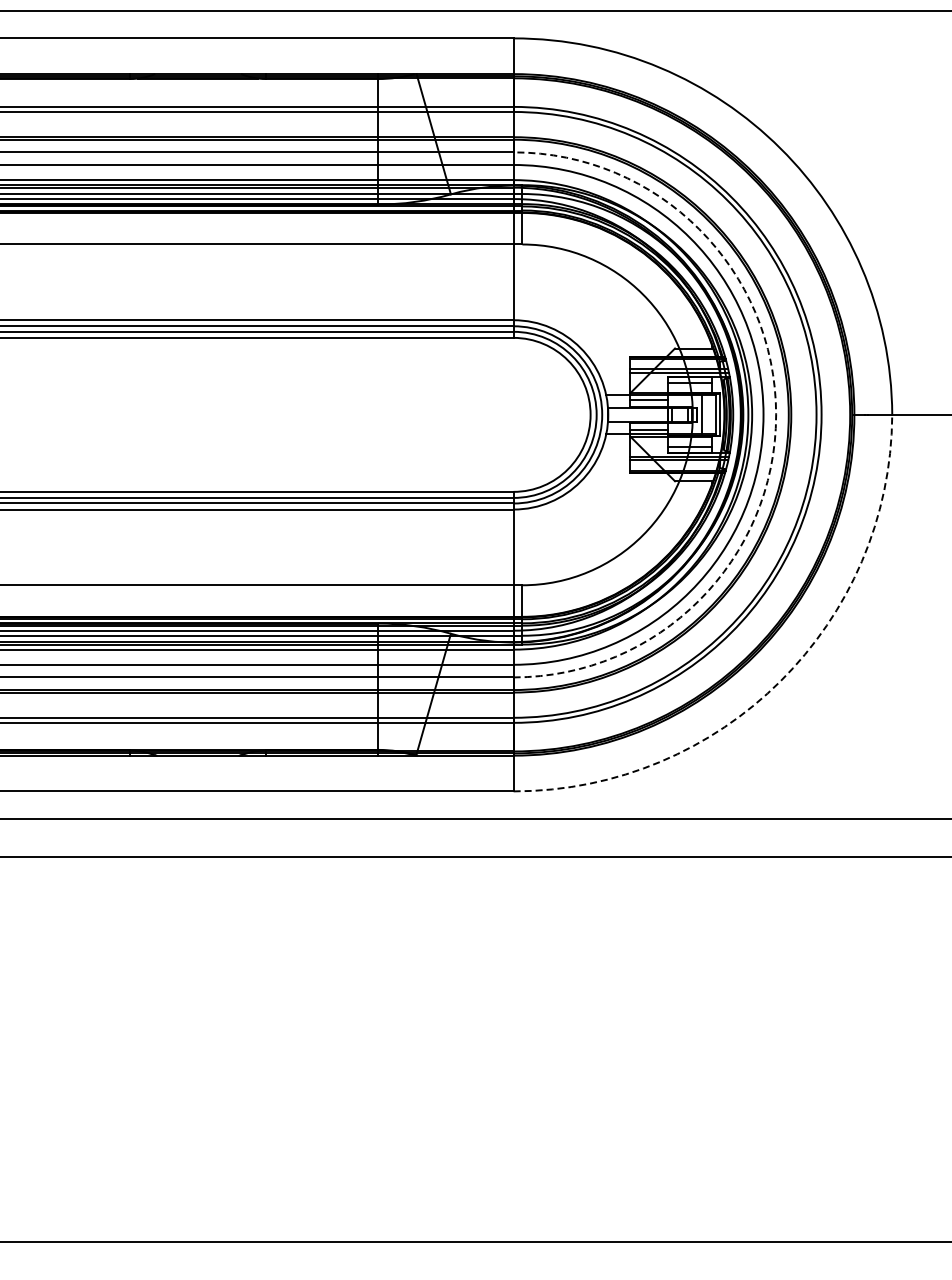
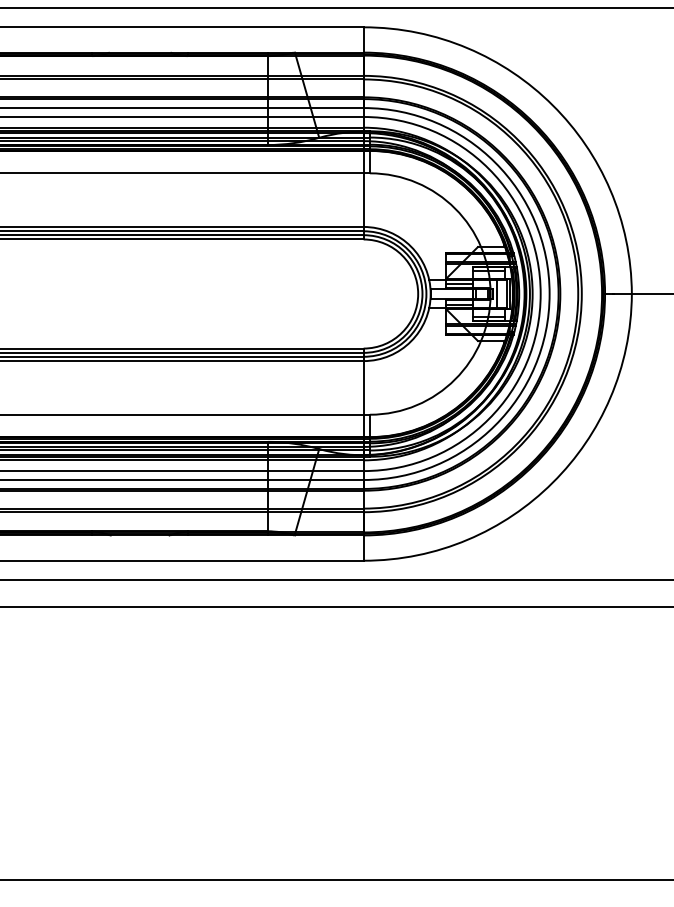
arc: (776, 414) -> (549, 293), dashed -> solid
arc: (780, 681) -> (552, 482), dashed -> solid

